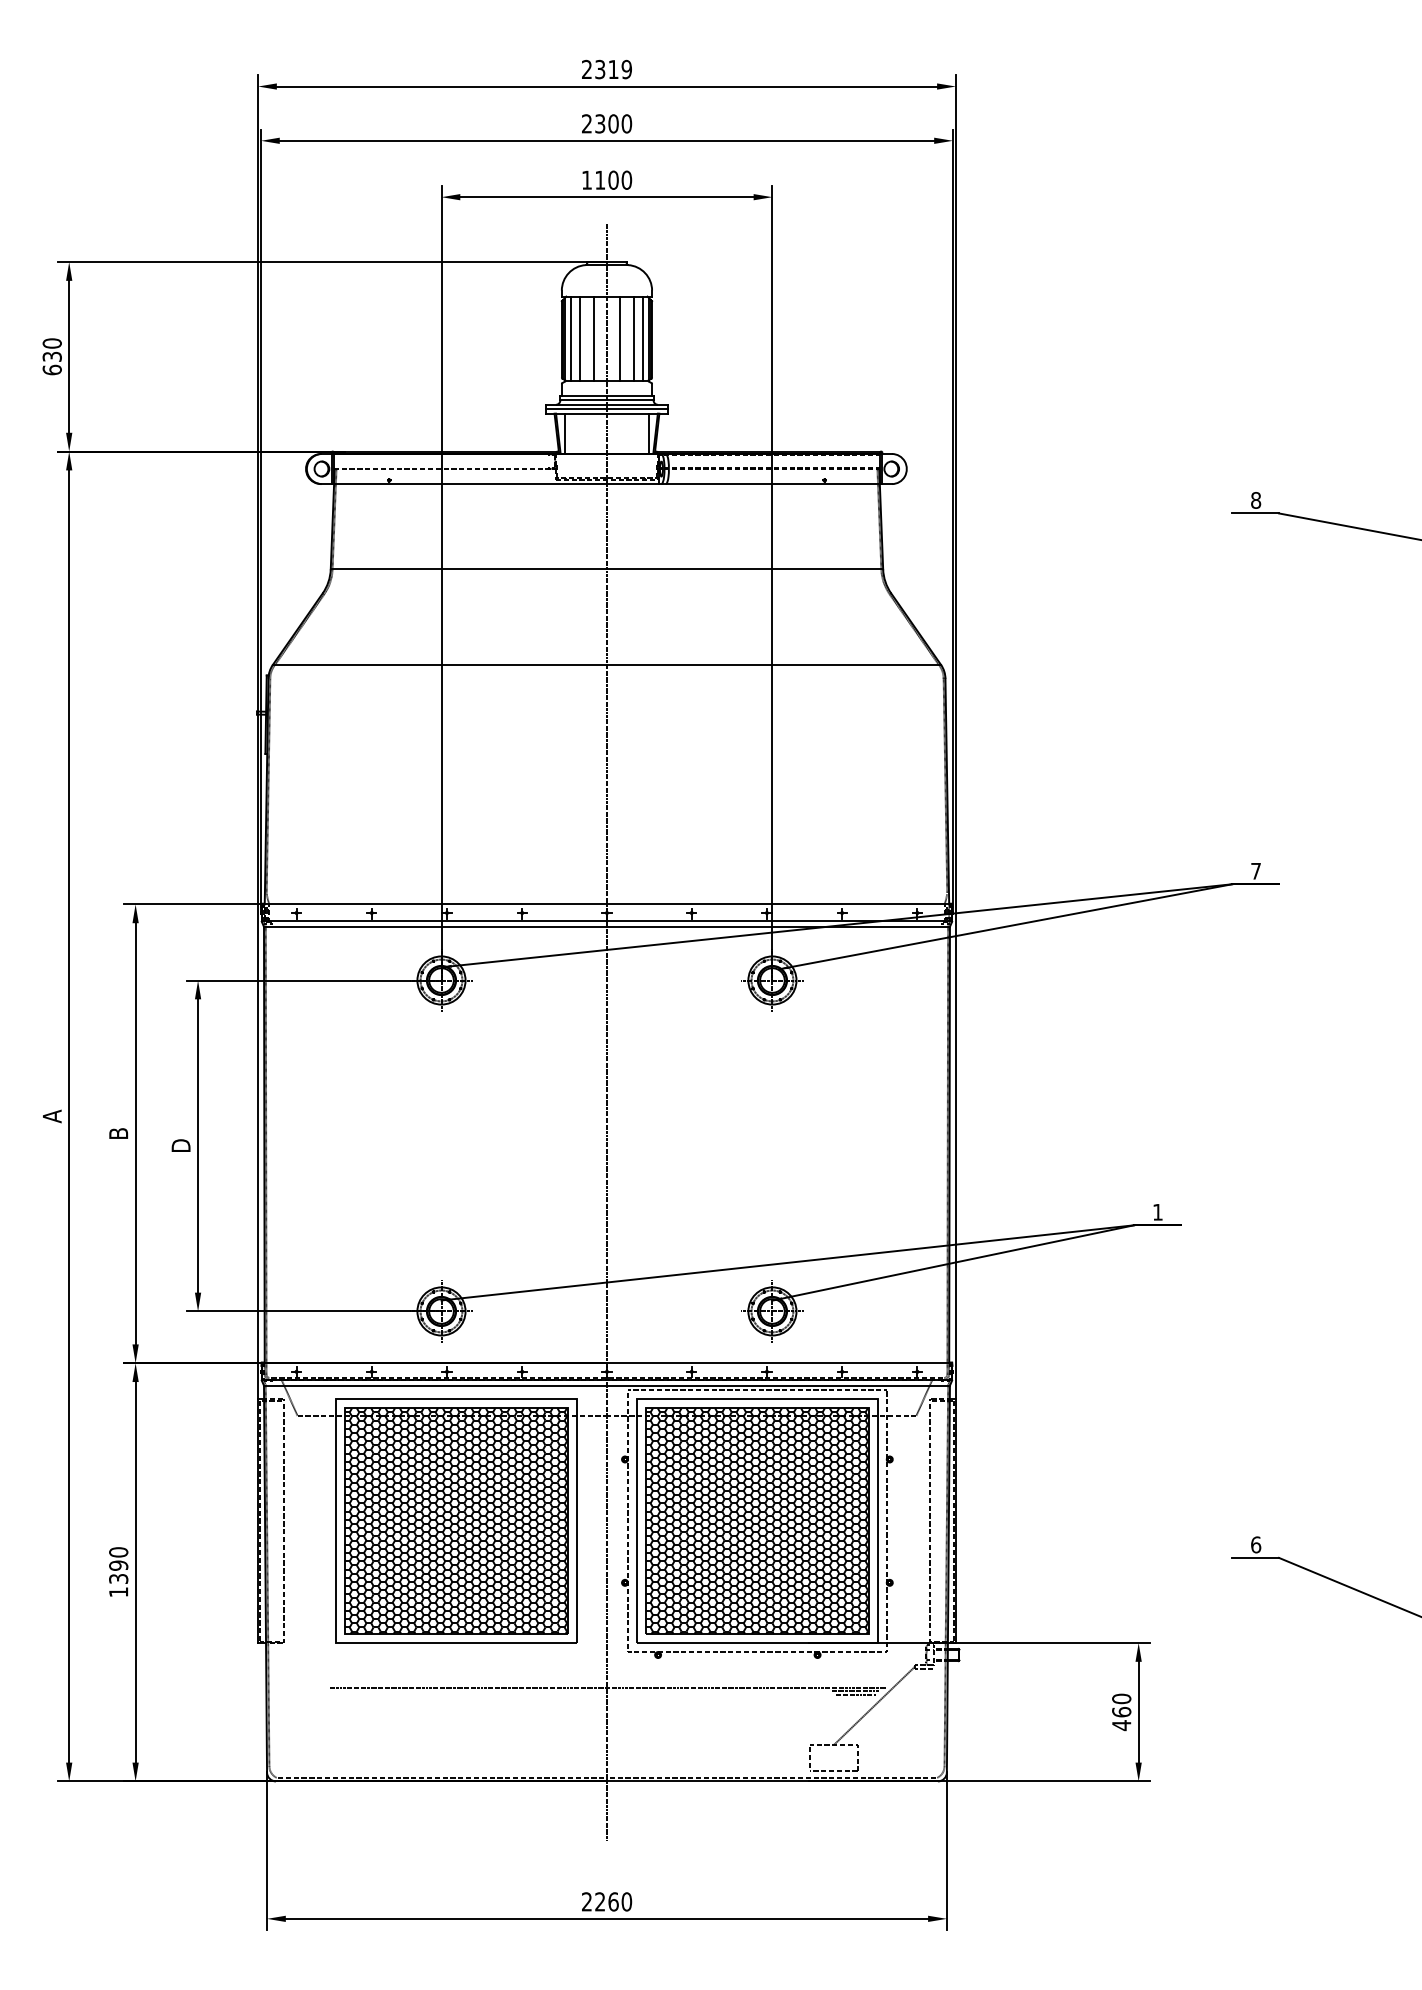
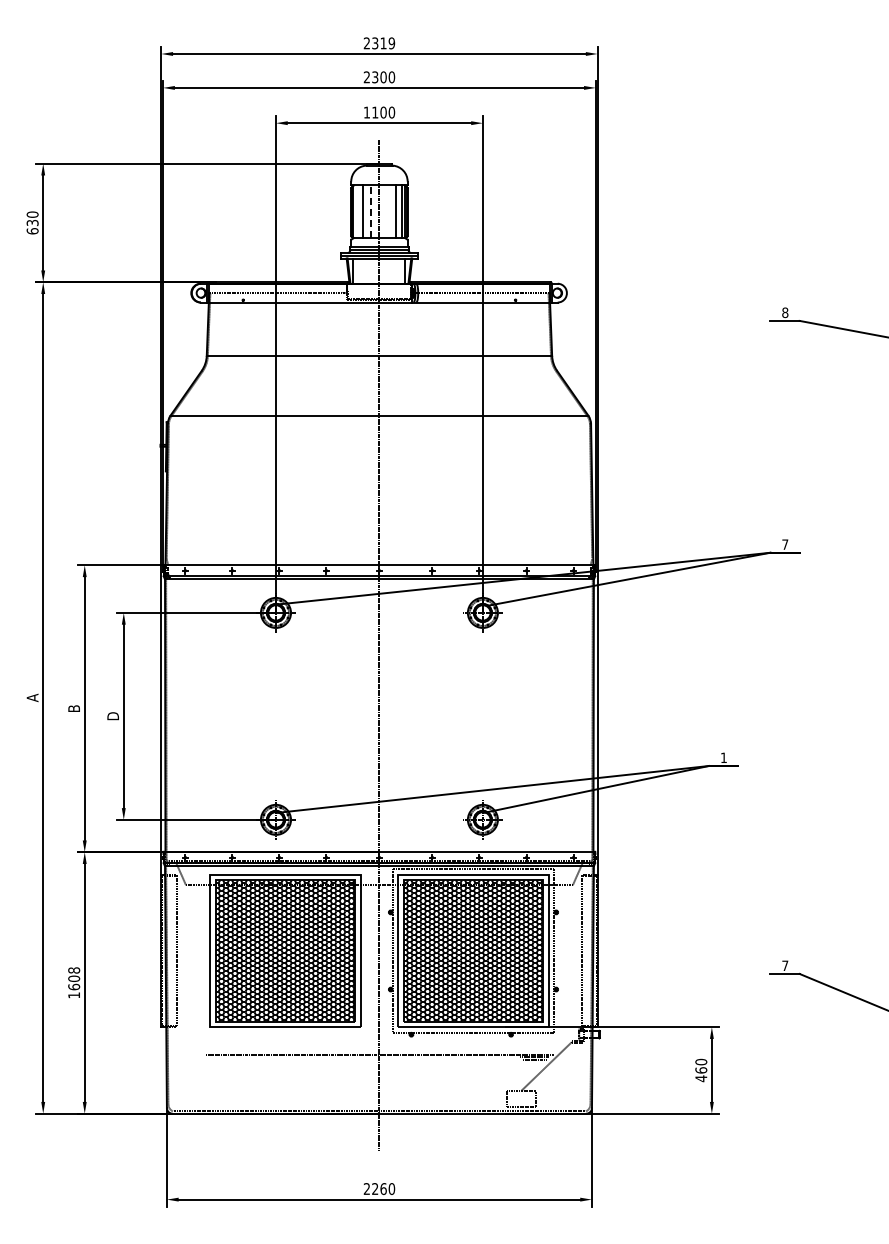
line: (570, 338) -> (356, 211), removed
line: (594, 338) -> (371, 211), solid -> dashed
line: (619, 338) -> (387, 211), removed
text: (1256, 1544) -> (785, 965), 6 -> 7
text: (119, 1565) -> (74, 978), 1390 -> 1608

